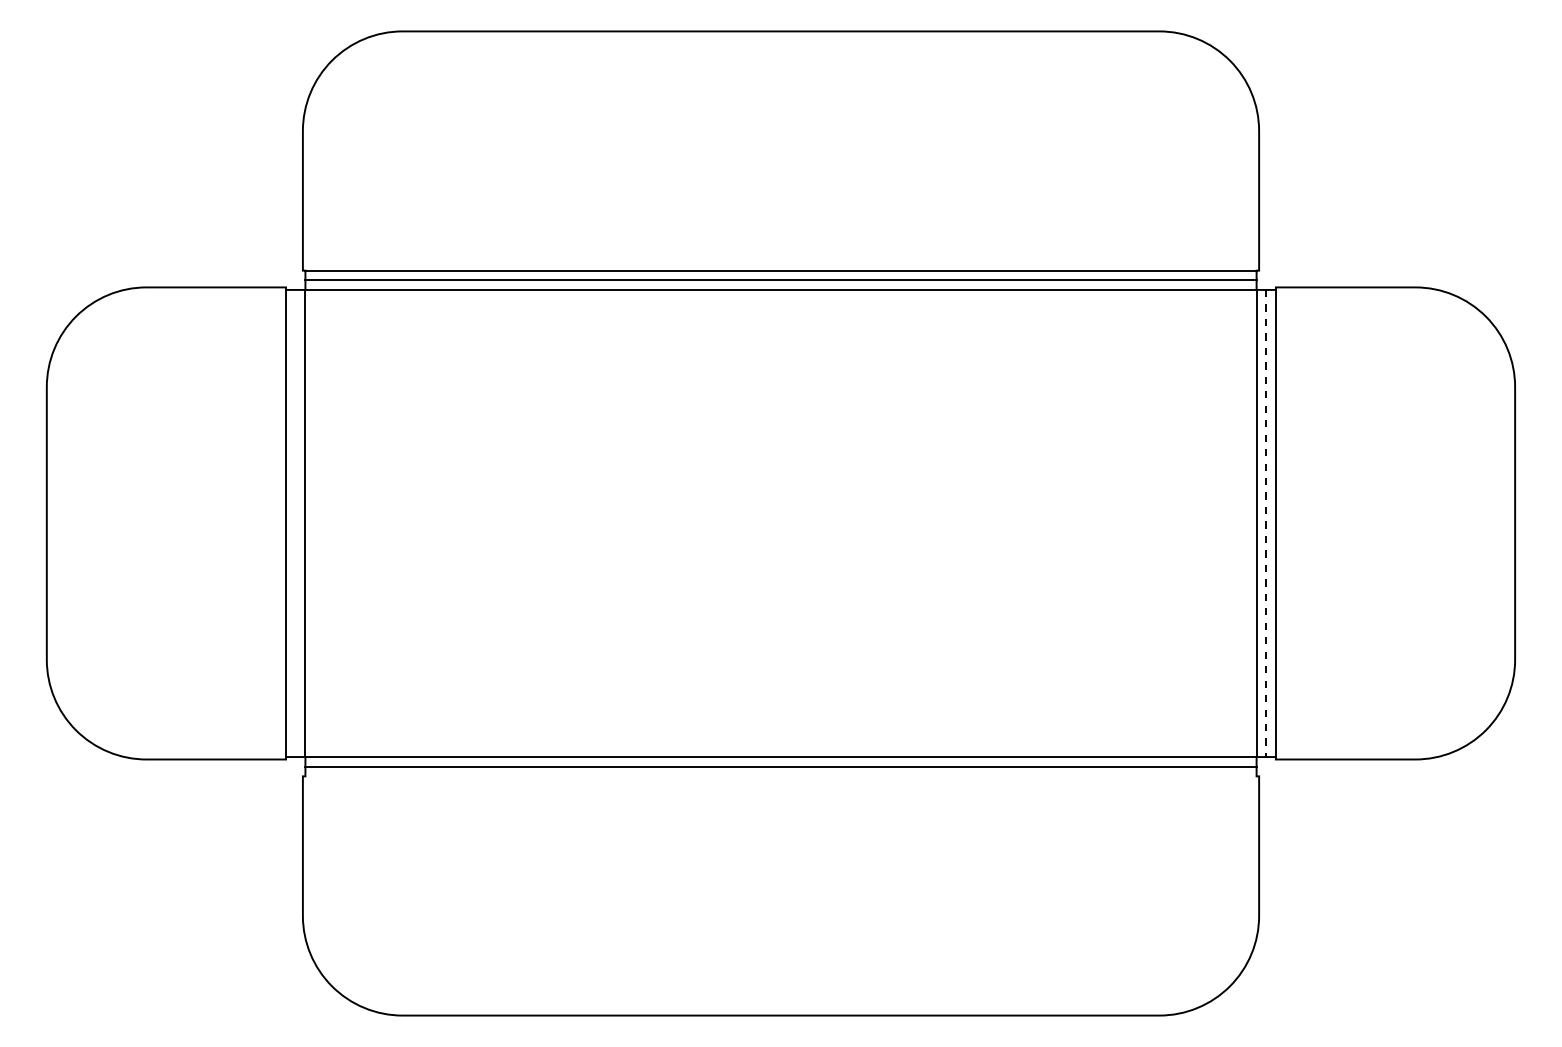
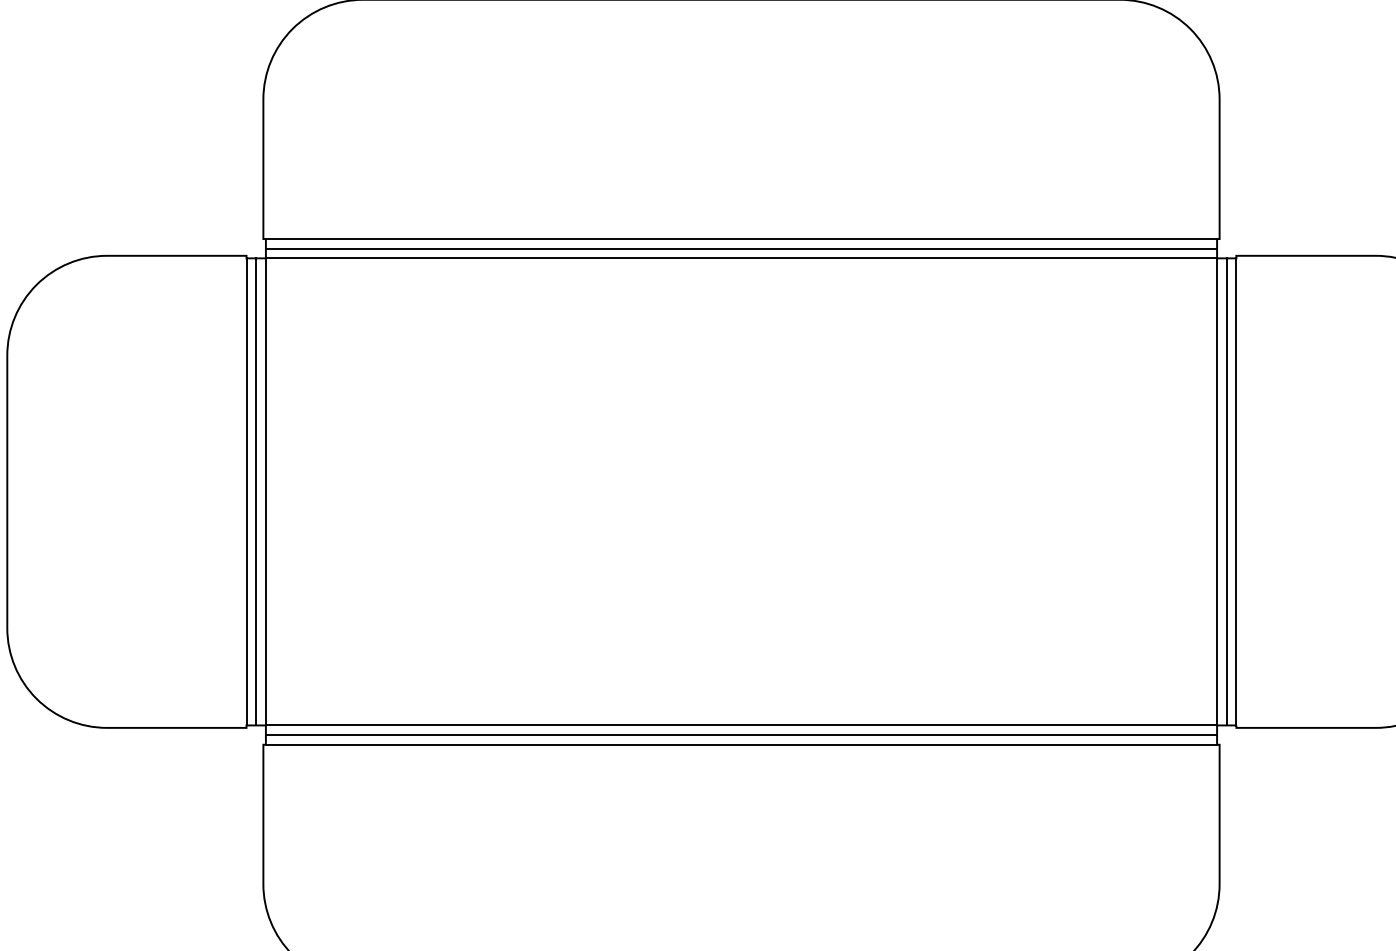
line: (295, 523) -> (255, 491), added
line: (1266, 523) -> (1226, 491), dashed -> solid
line: (780, 776) -> (740, 744), added

